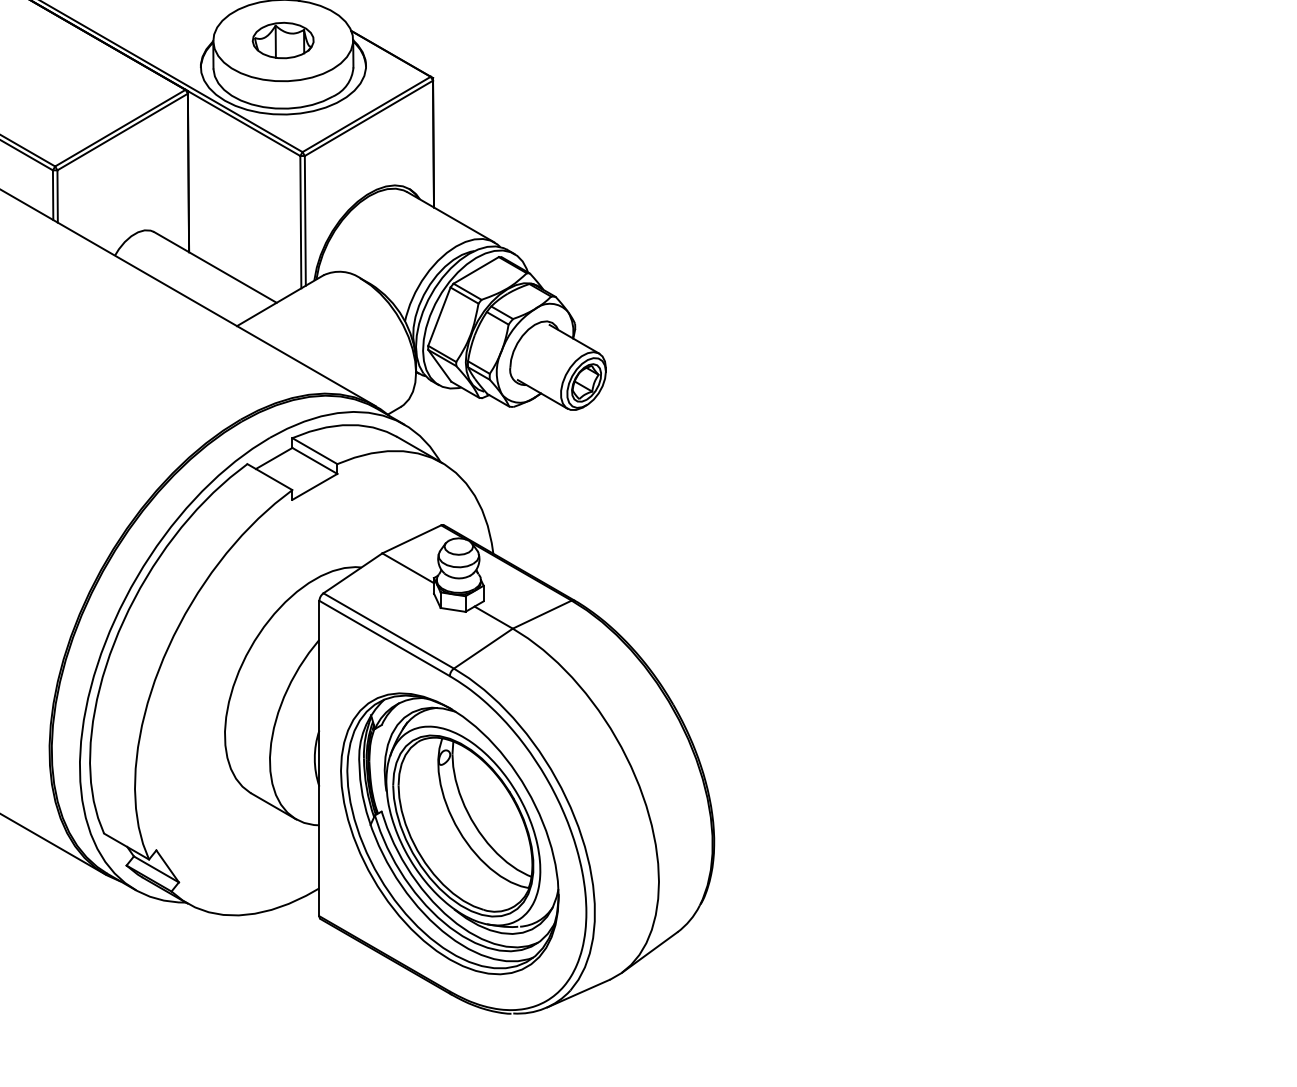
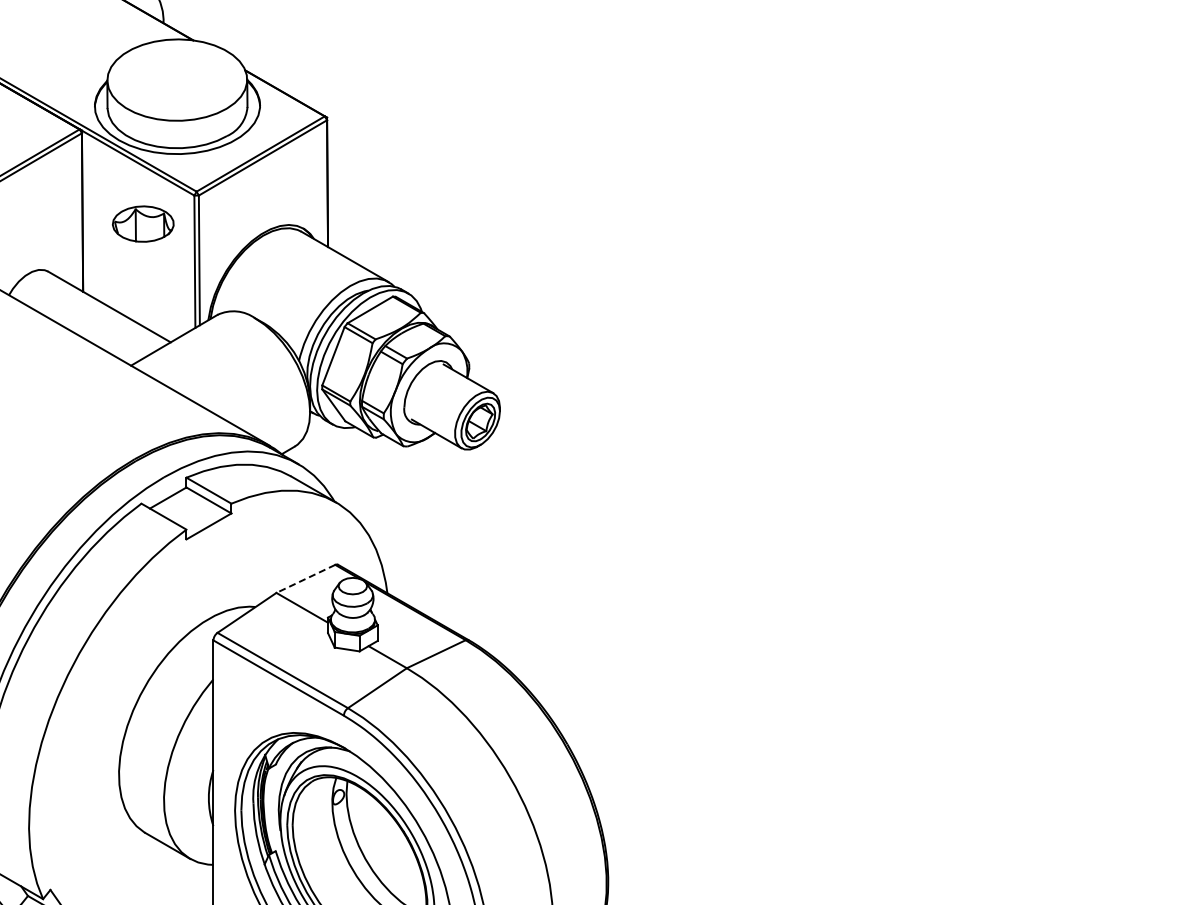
part: (282, 40) -> (142, 224), moved
line: (411, 539) -> (305, 579), solid -> dashed

